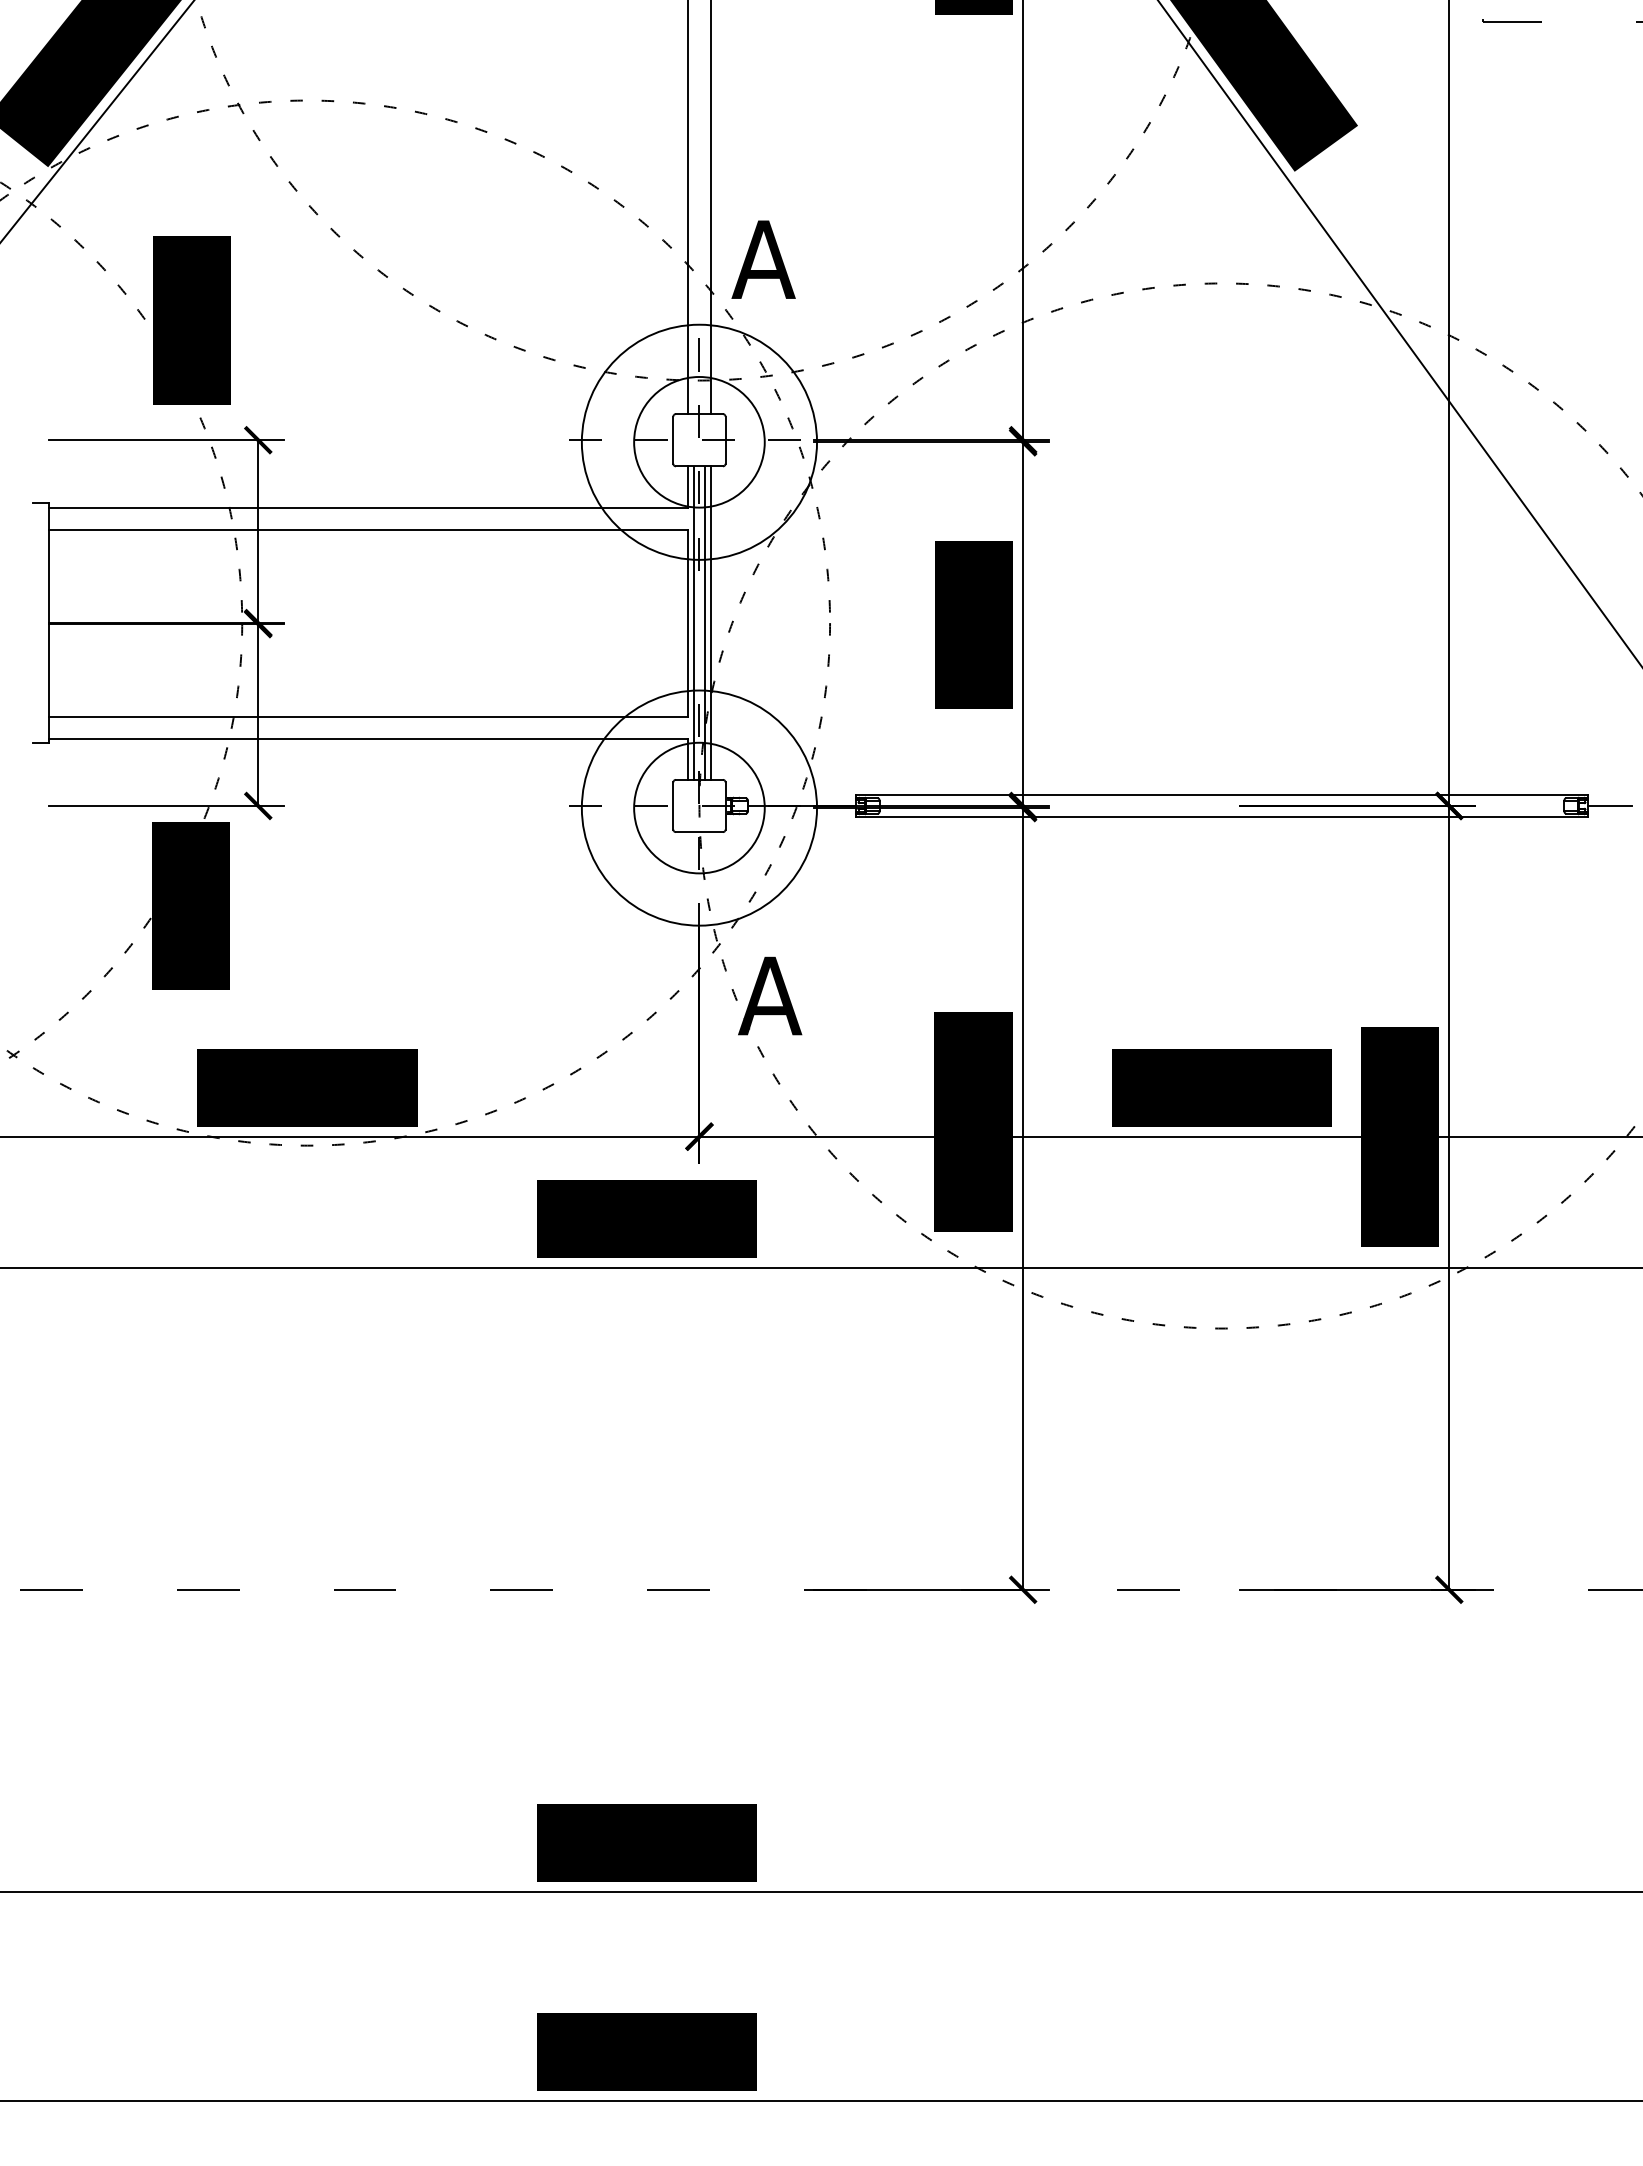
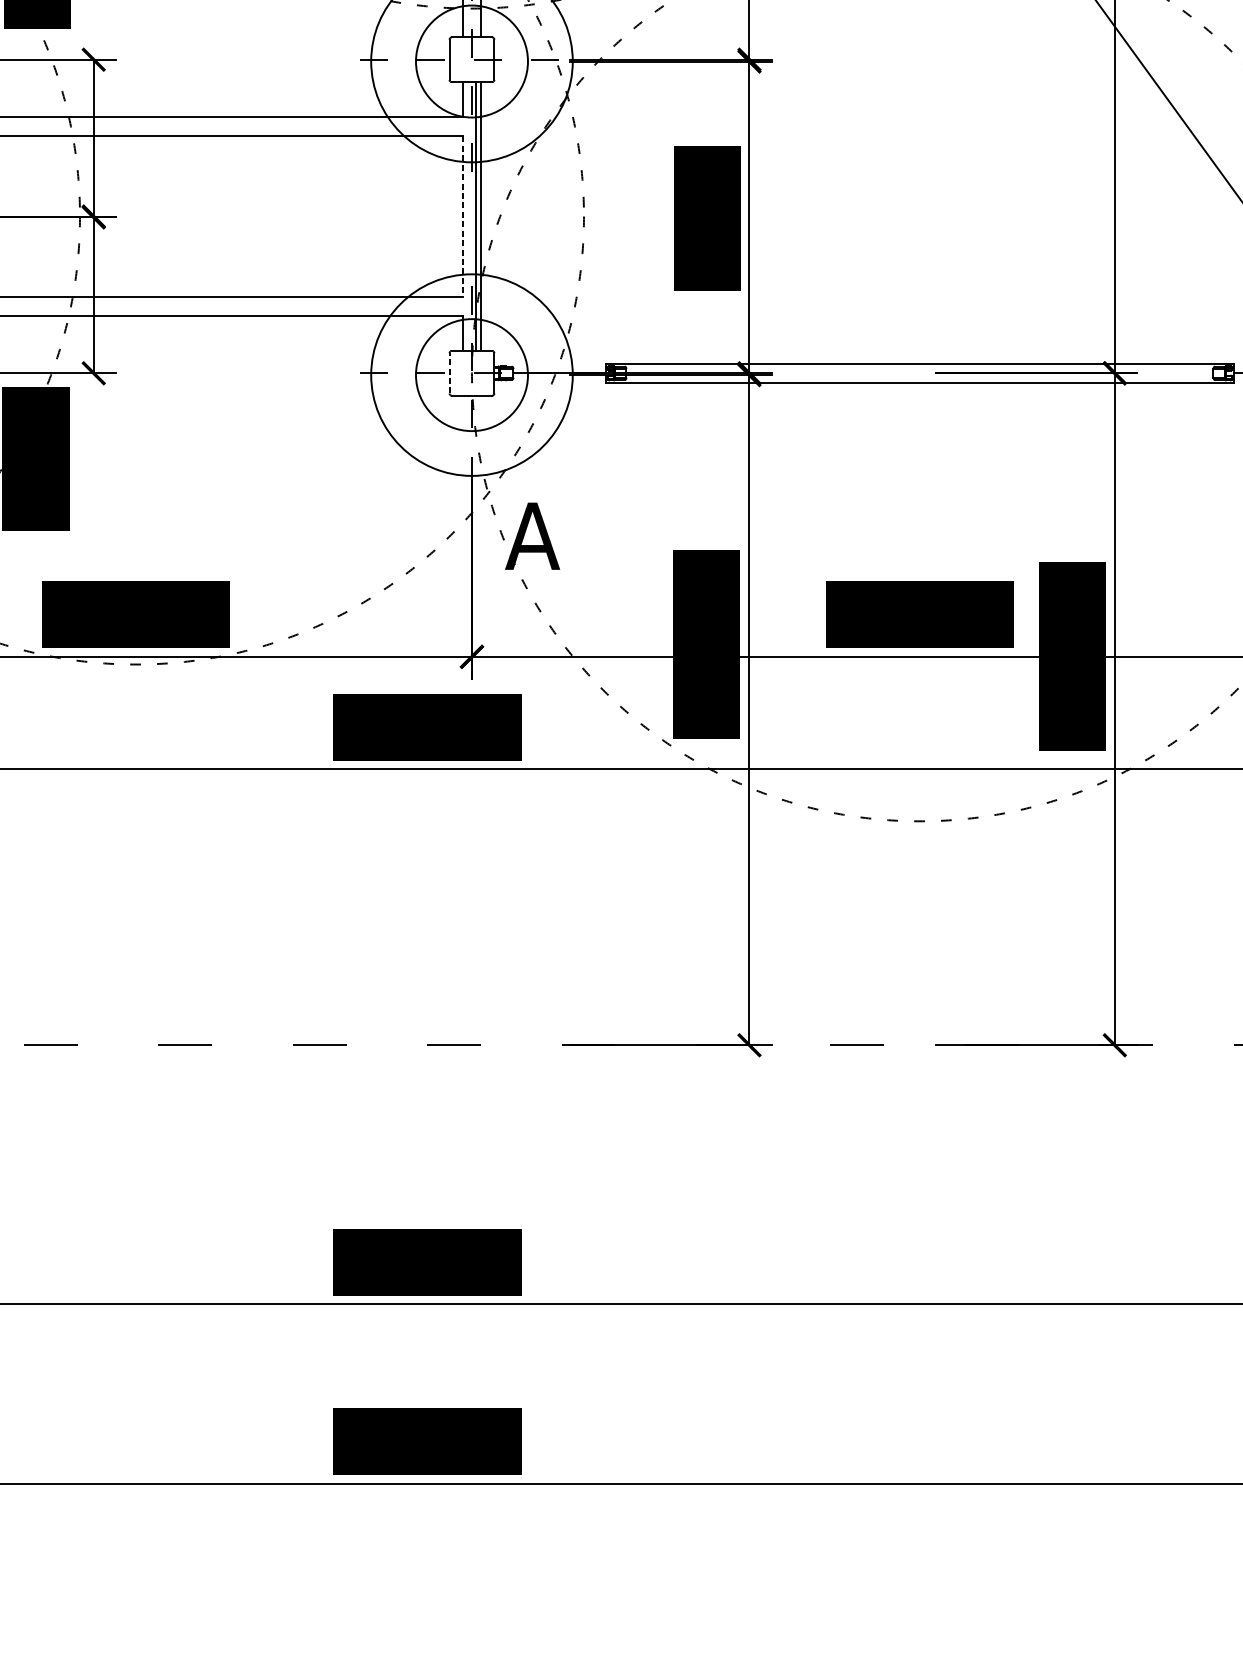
line: (694, 622) -> (467, 216), removed
line: (688, 623) -> (462, 216), solid -> dashed
line: (673, 806) -> (449, 373), solid -> dashed

